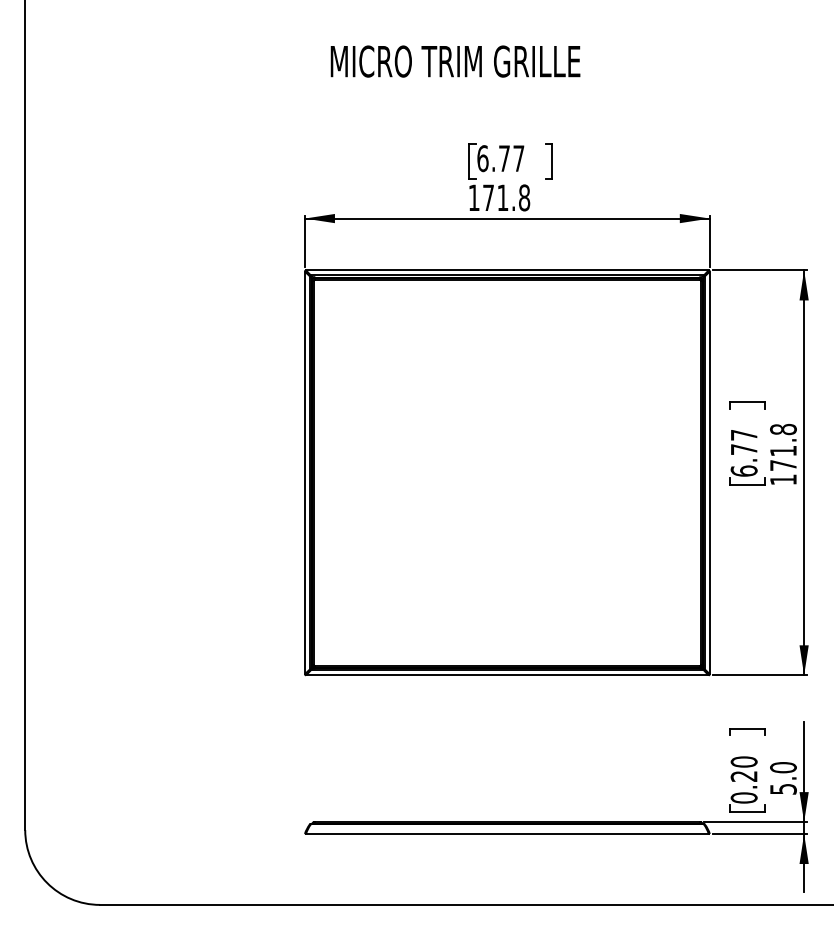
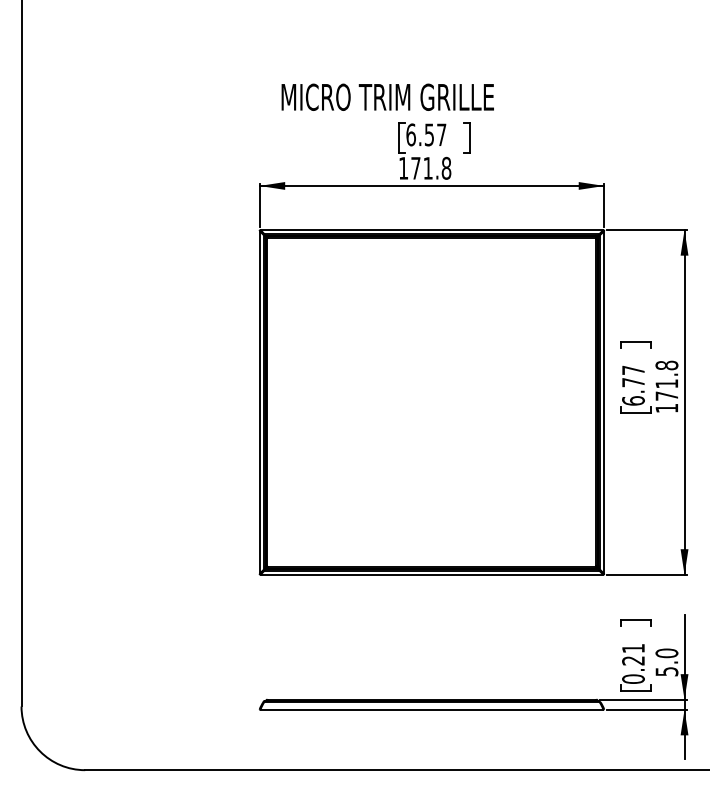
text: (455, 60) -> (387, 96), moved
text: (503, 158) -> (428, 134), 6.77 -> 6.57
text: (744, 761) -> (633, 648), 0.20 -> 0.21

